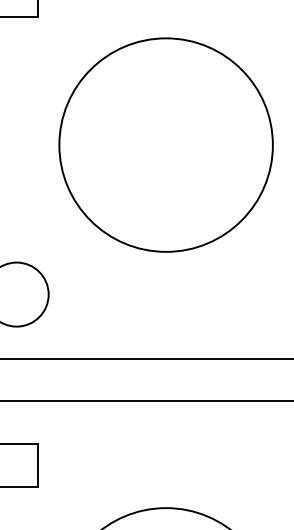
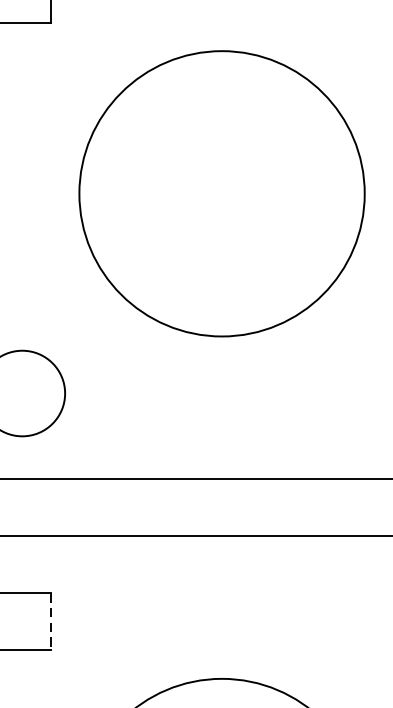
line: (38, 465) -> (51, 621), solid -> dashed

